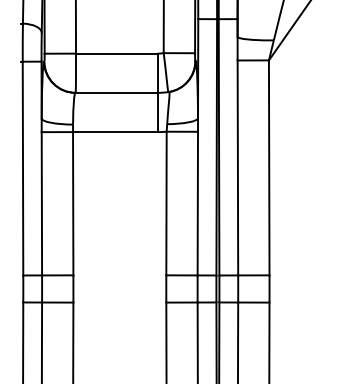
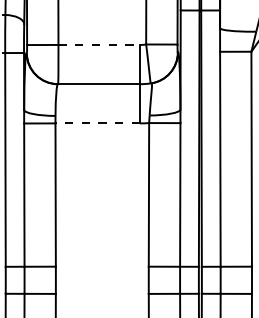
line: (116, 53) -> (98, 44), solid -> dashed
line: (114, 132) -> (96, 123), solid -> dashed

